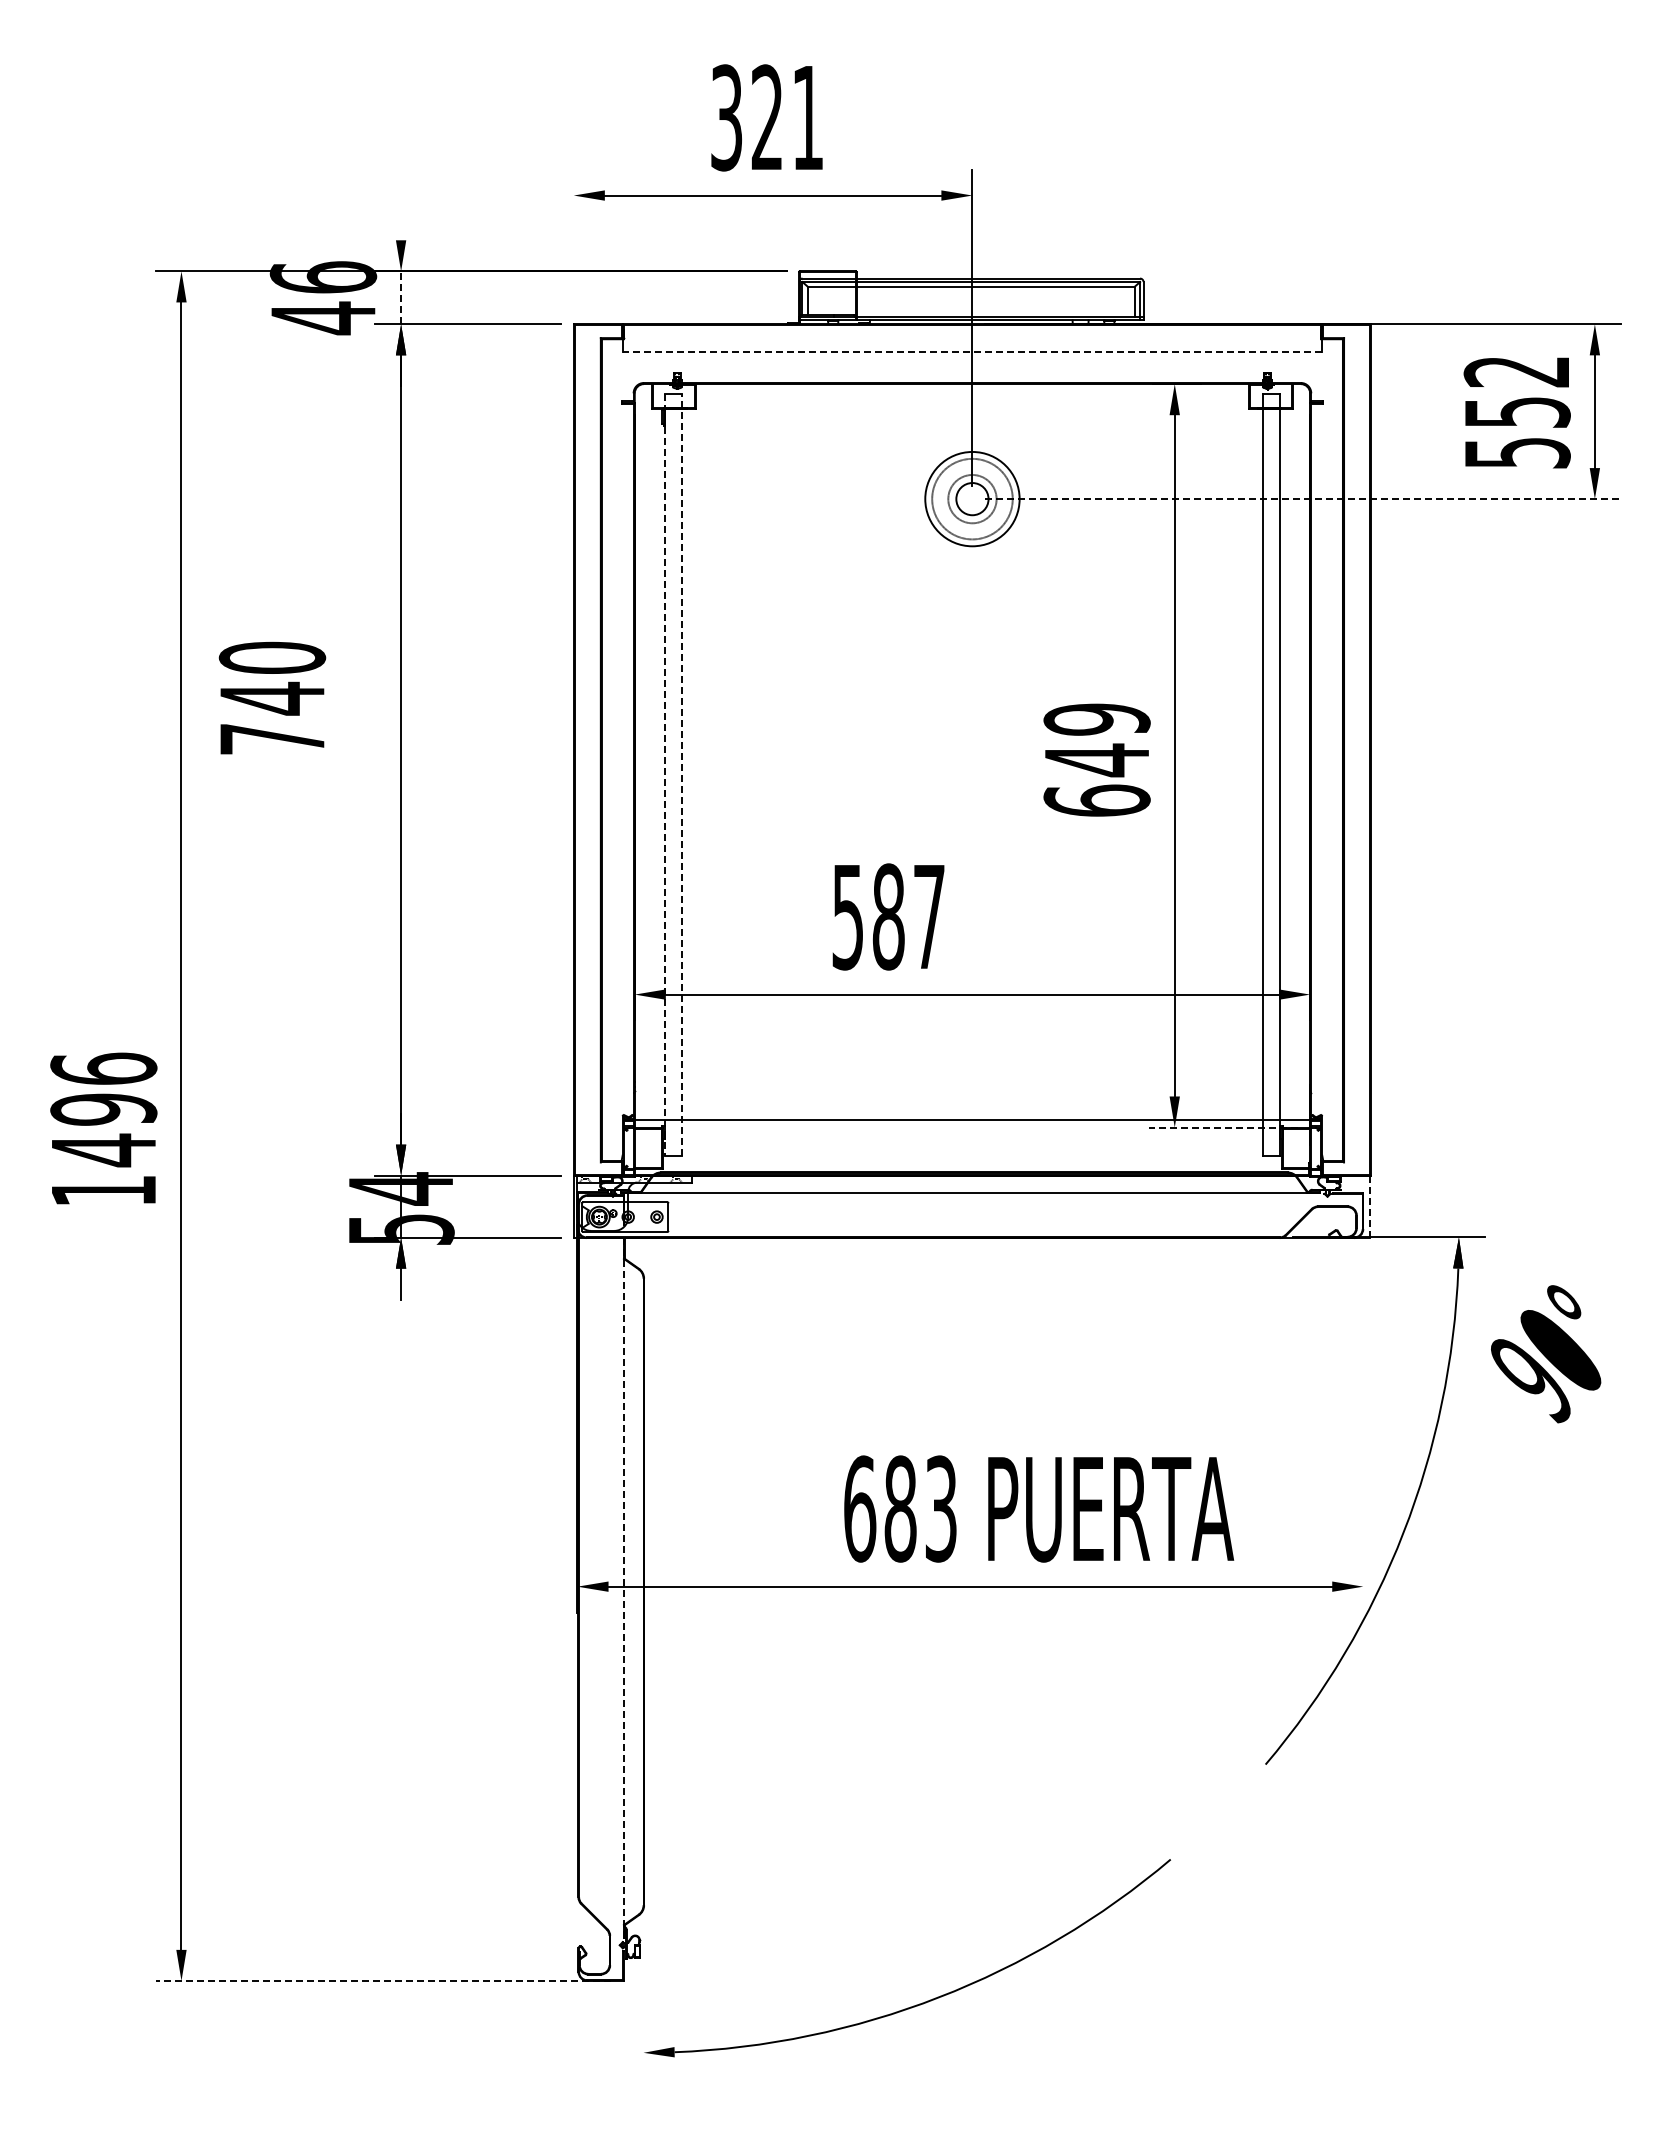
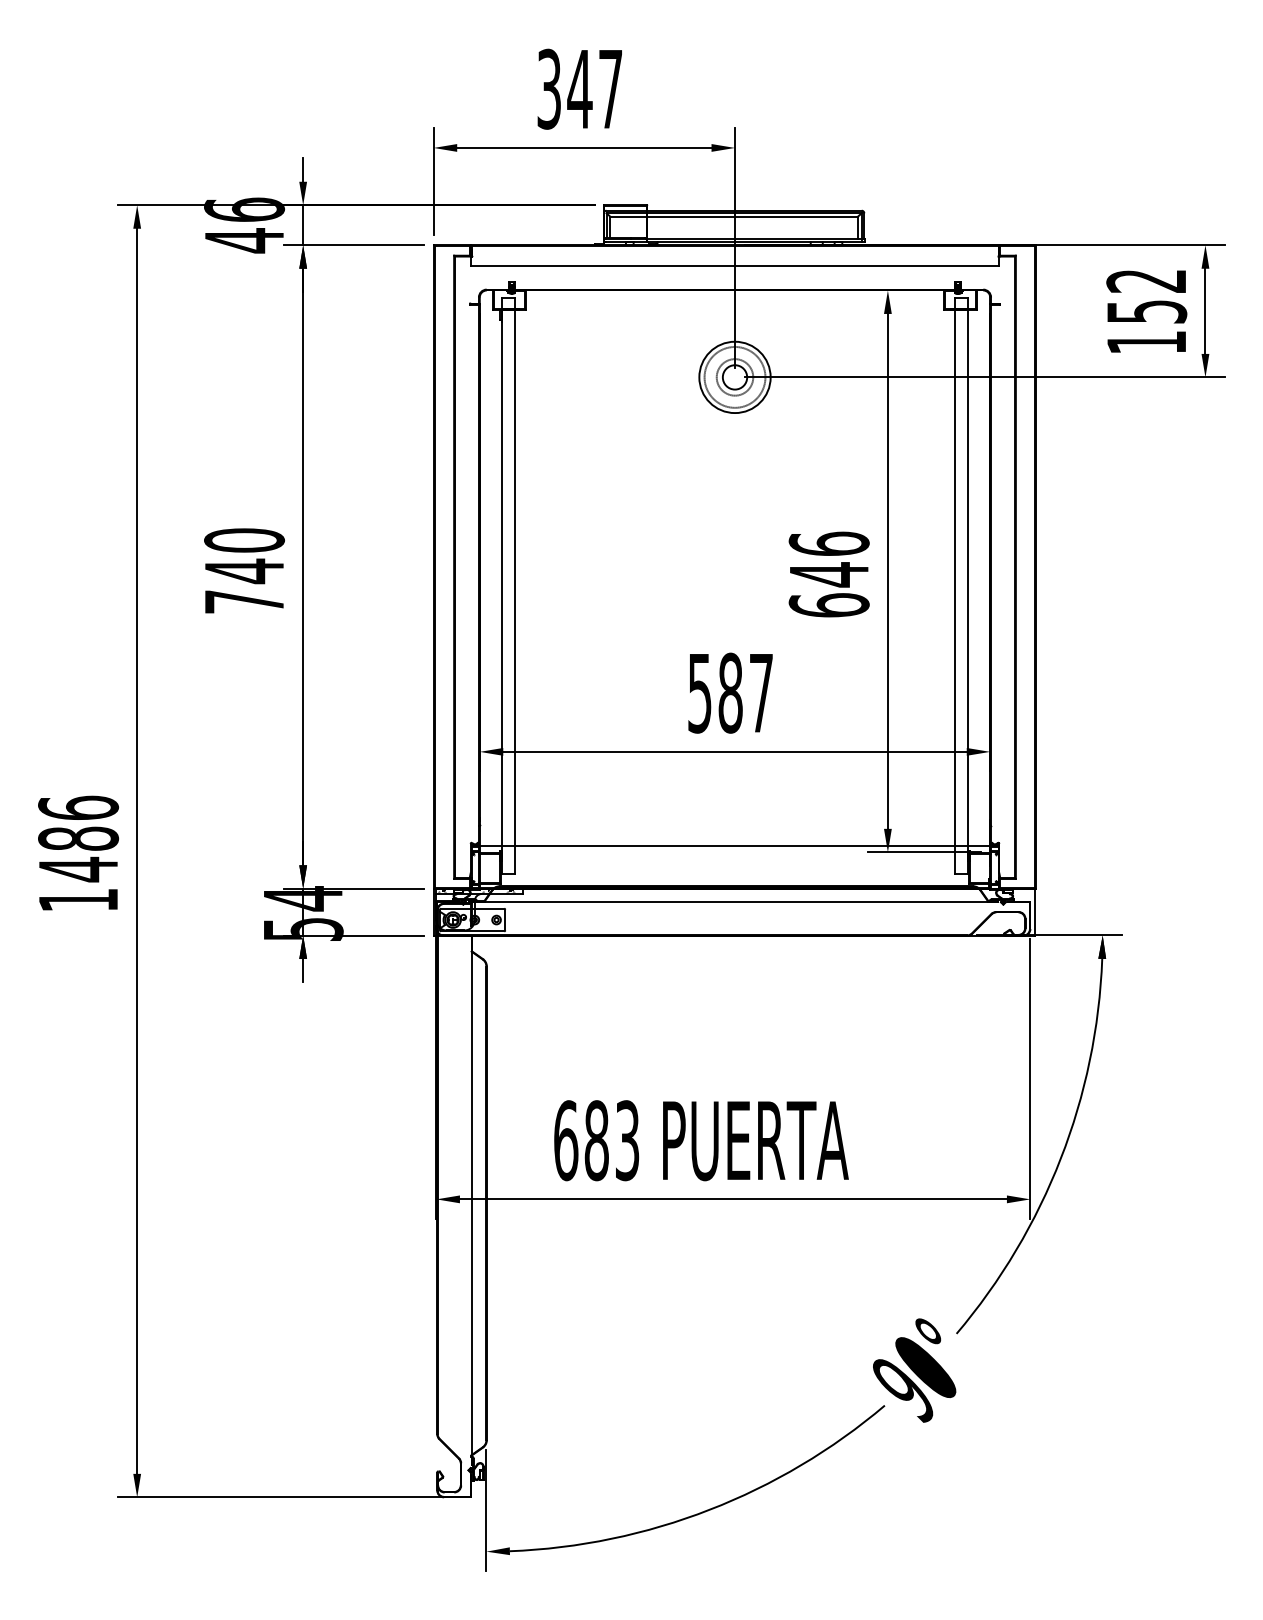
text: (786, 116) -> (594, 88), 321 -> 347
line: (401, 224) -> (303, 169), added
line: (573, 240) -> (433, 181), added
line: (401, 297) -> (303, 225), dashed -> solid
line: (972, 351) -> (735, 265), dashed -> solid
text: (1517, 453) -> (1146, 342), 552 -> 152
line: (1303, 499) -> (985, 377), dashed -> solid
text: (272, 697) -> (244, 570), moved
text: (1096, 719) -> (828, 543), 649 -> 646
line: (664, 774) -> (502, 585), dashed -> solid
line: (681, 774) -> (515, 585), dashed -> solid
text: (888, 916) -> (730, 692), moved
text: (103, 1109) -> (78, 838), 1496 -> 1486
line: (1223, 1127) -> (924, 852), dashed -> solid
line: (1369, 1206) -> (1035, 912), dashed -> solid
text: (1546, 1354) -> (914, 1370), moved
line: (1363, 1426) -> (1030, 1078), added
text: (1039, 1508) -> (701, 1140), moved
line: (624, 1587) -> (472, 1199), dashed -> solid
line: (382, 1980) -> (289, 1497), dashed -> solid
line: (643, 1998) -> (486, 1510), added

